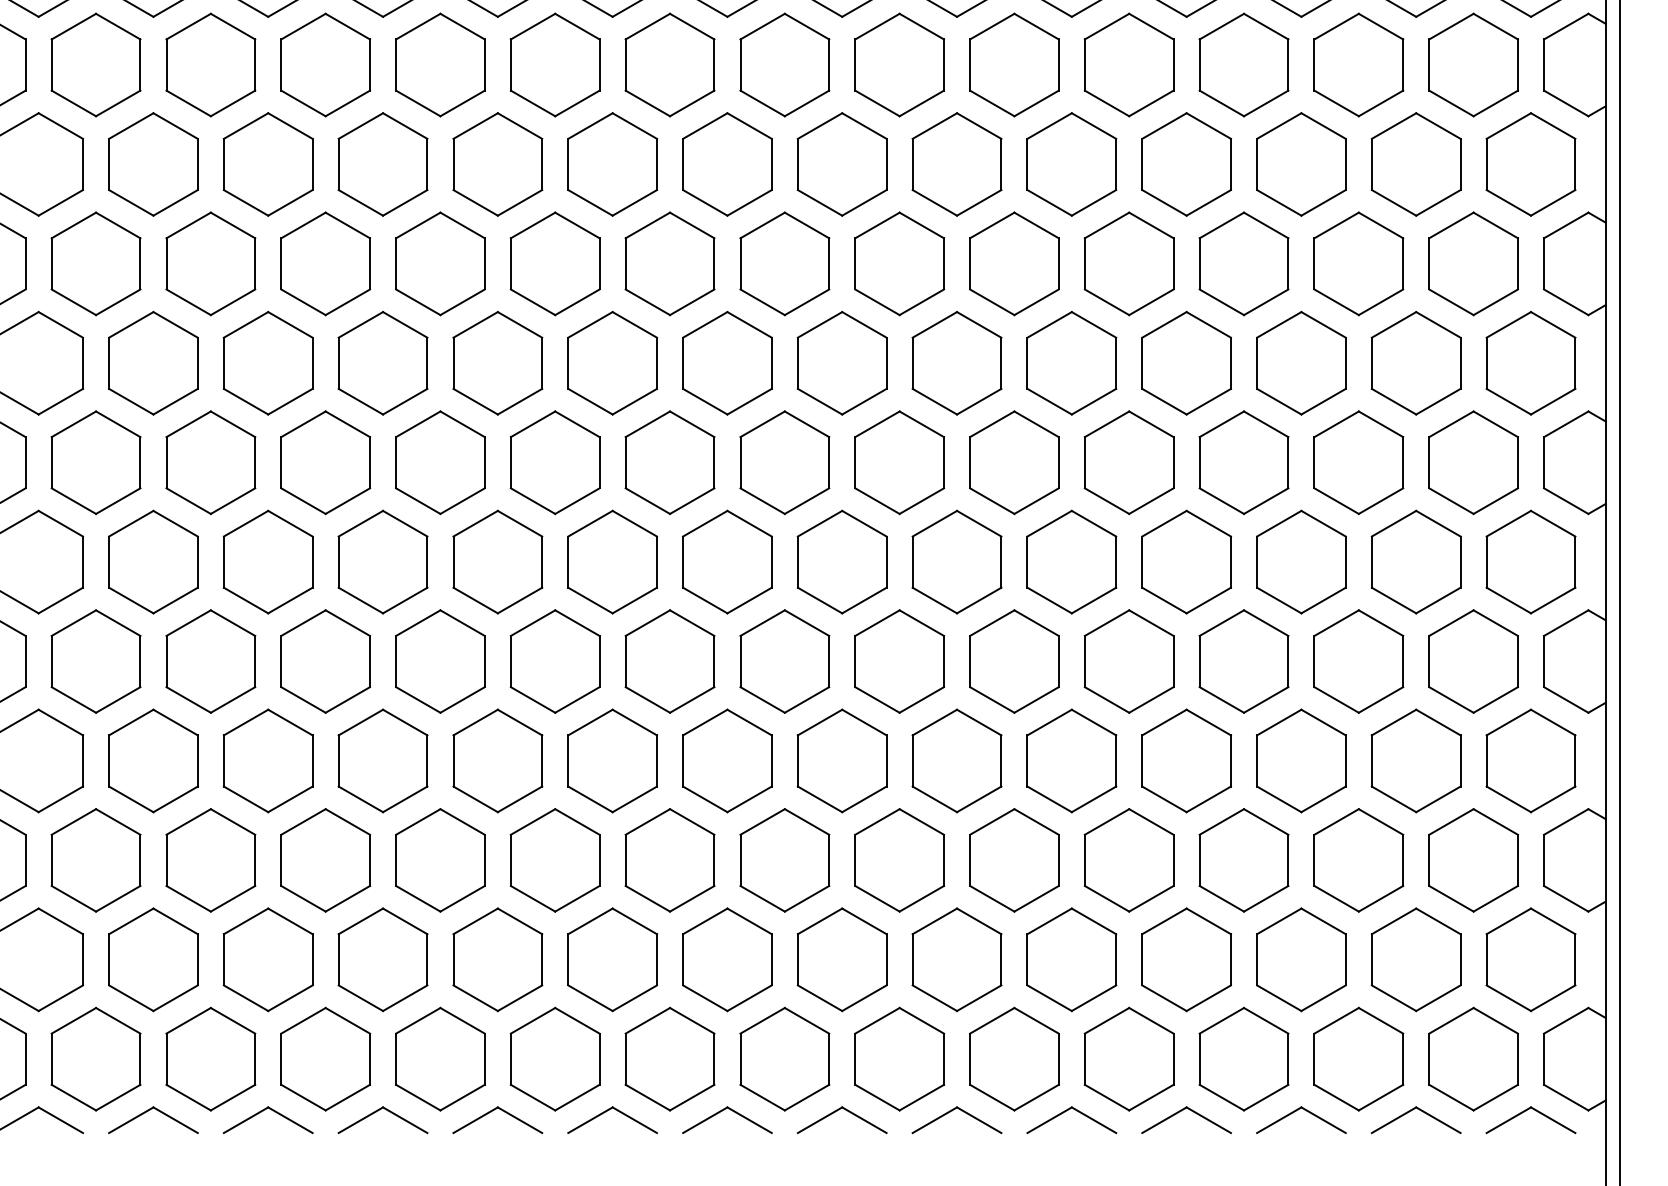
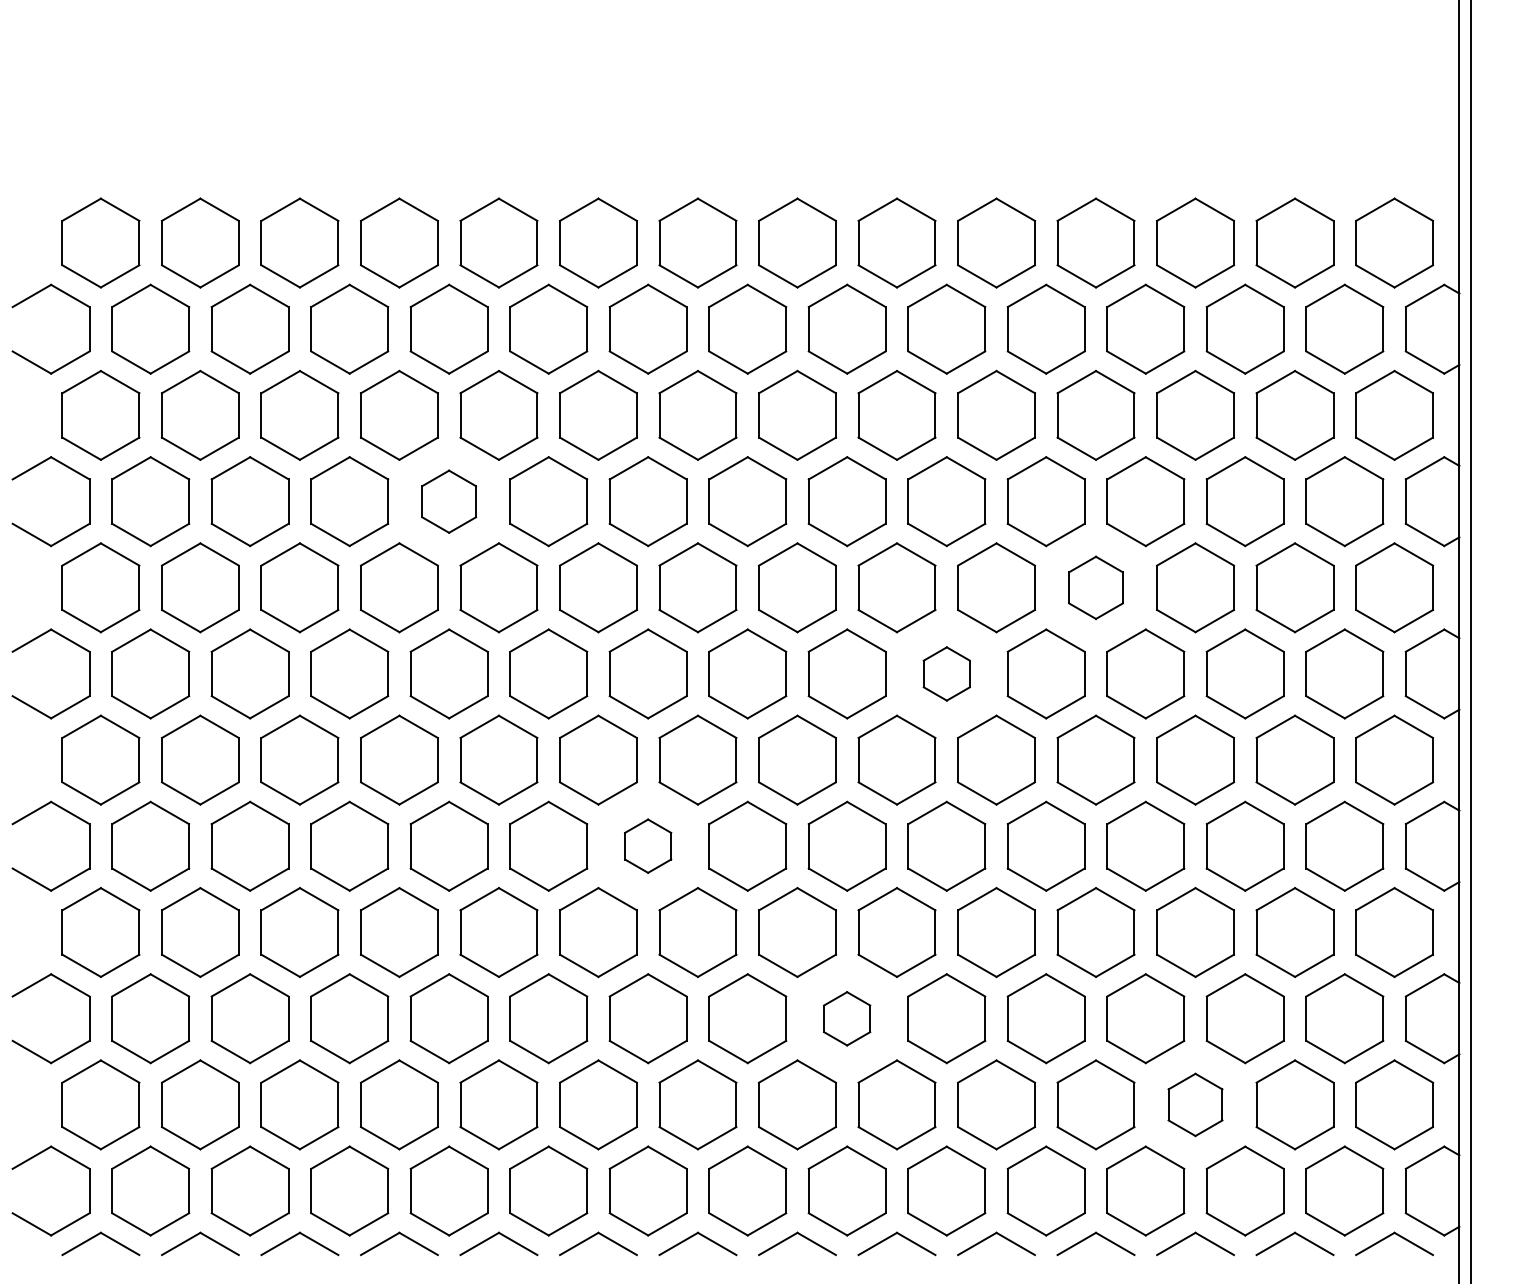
part: (439, 263) -> (448, 501), size x0.7
part: (1186, 362) -> (1095, 587), size x0.7
part: (1014, 462) -> (946, 673), size x0.6
part: (669, 660) -> (647, 845), size x0.6
part: (898, 860) -> (846, 1018), size x0.6
part: (1301, 959) -> (1195, 1104), size x0.7

